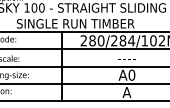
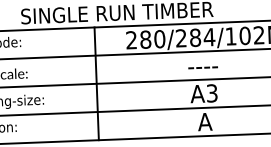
text: (131, 74) -> (211, 92), A0 -> A3

